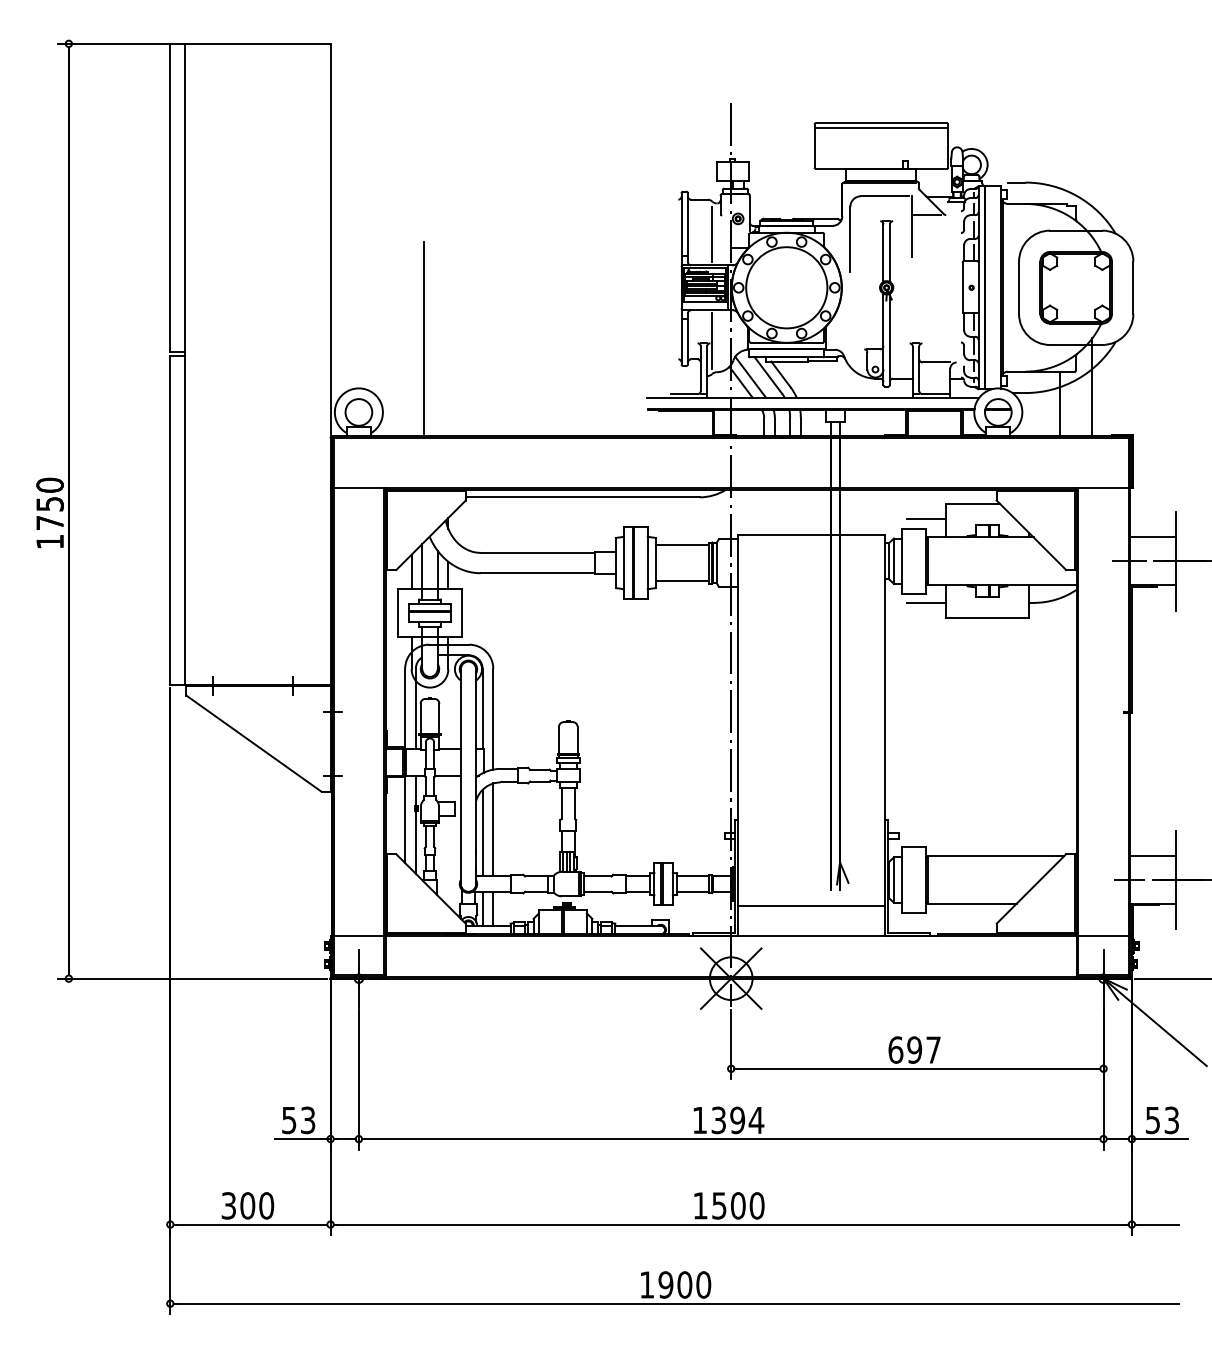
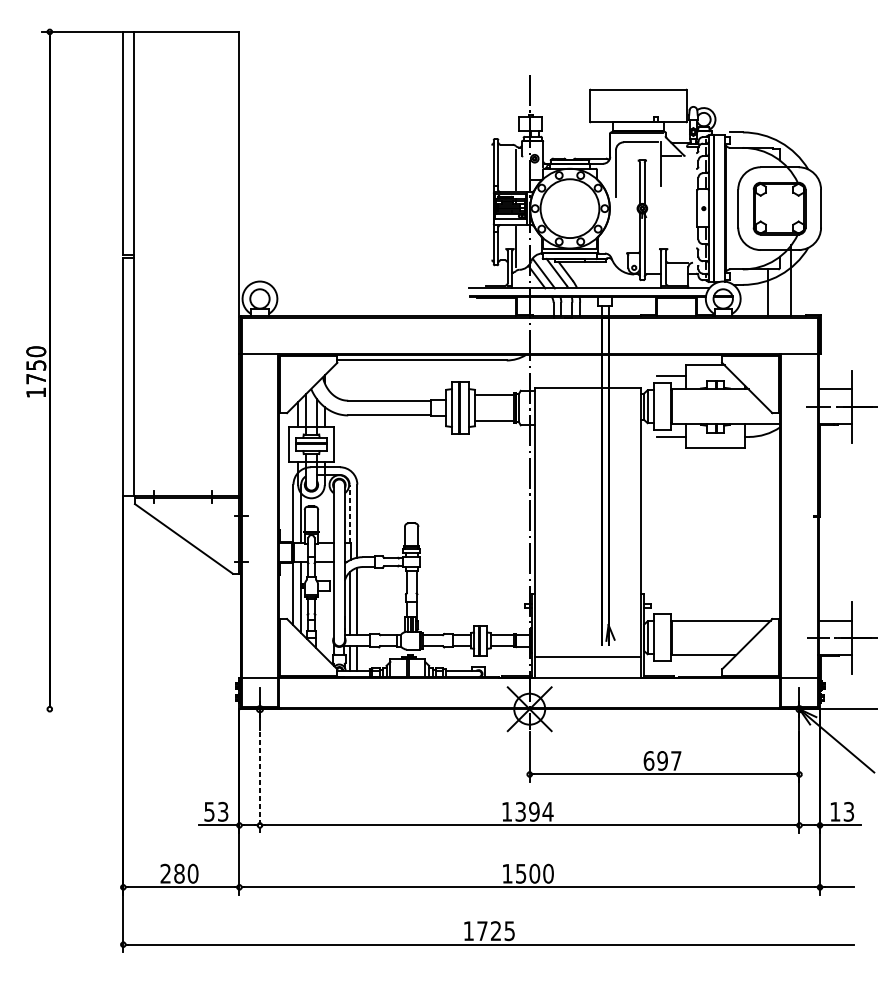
line: (881, 127) -> (638, 92), removed
line: (424, 338) -> (307, 245), removed
line: (482, 708) -> (349, 513), solid -> dashed
line: (192, 978) -> (139, 709), removed
line: (358, 1079) -> (259, 782), solid -> dashed
text: (1152, 1120) -> (834, 811), 53 -> 13
text: (238, 1205) -> (172, 873), 300 -> 280
text: (684, 1284) -> (495, 930), 1900 -> 1725

